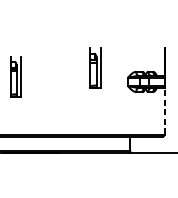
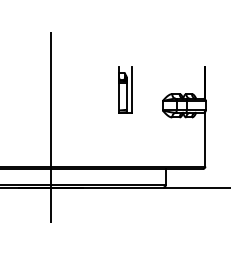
part: (16, 76) -> (33, 99), removed
line: (31, 99) -> (51, 126), added
line: (164, 111) -> (205, 139), dashed -> solid

